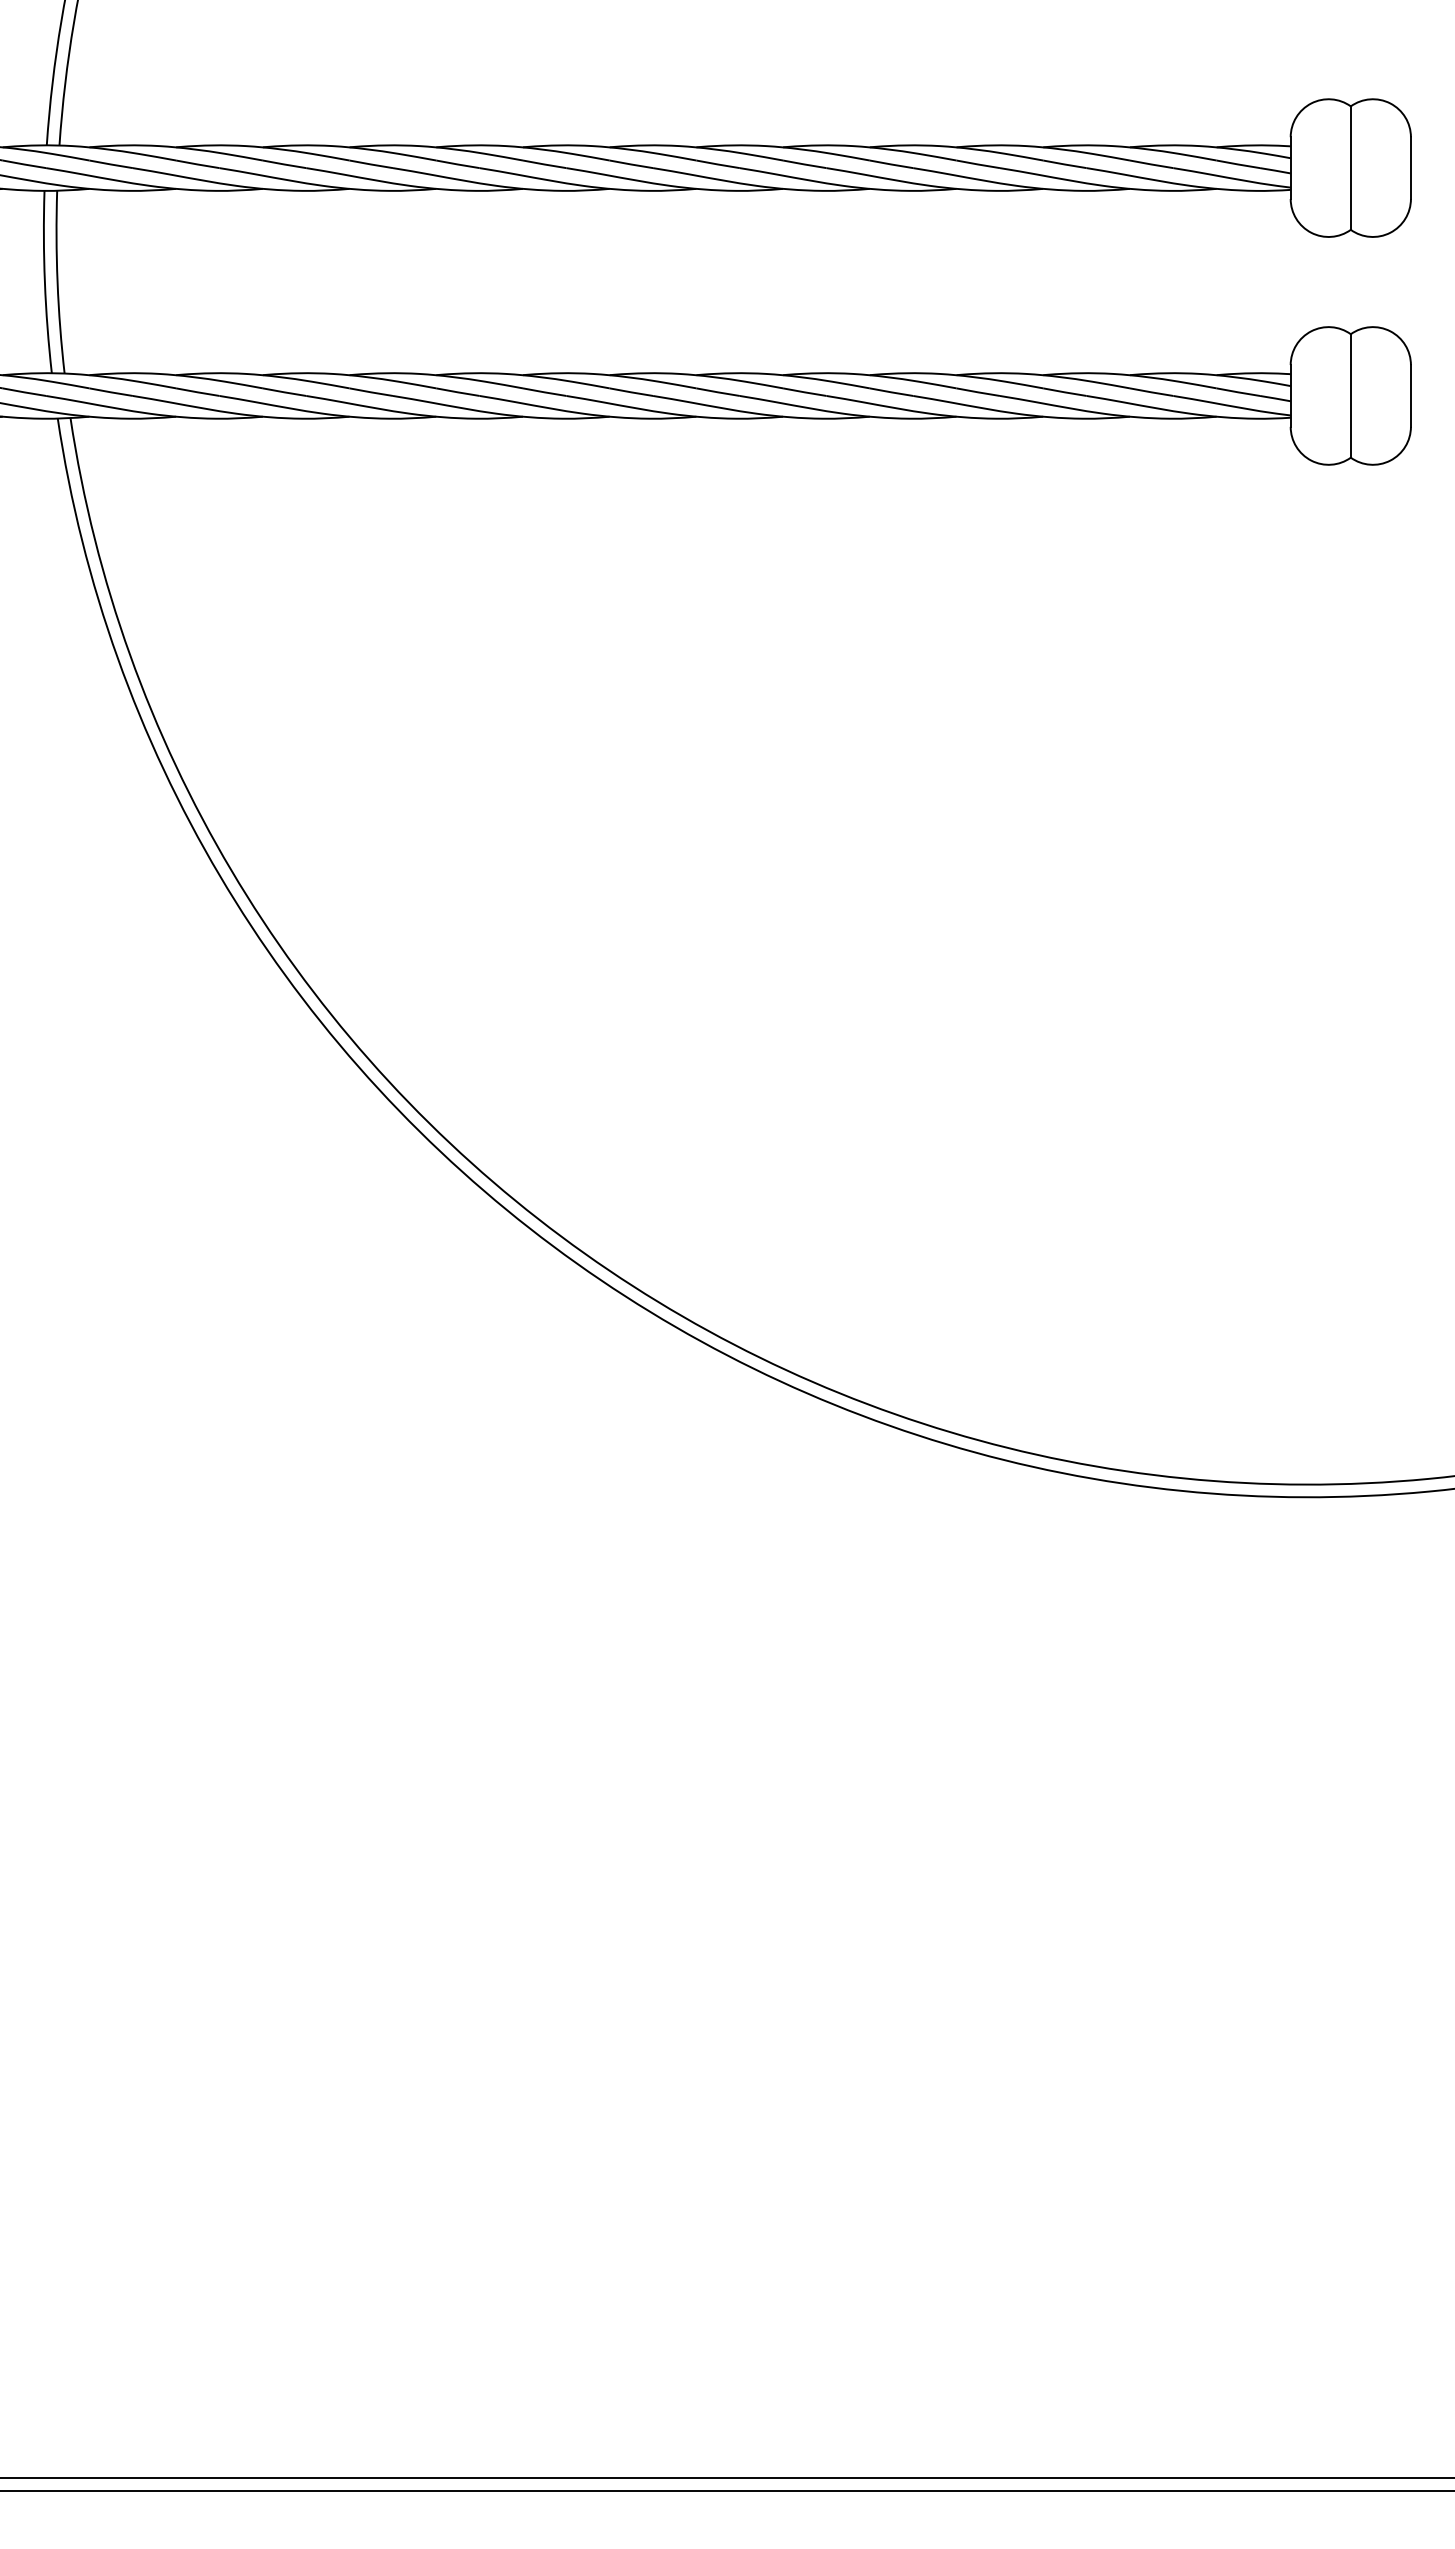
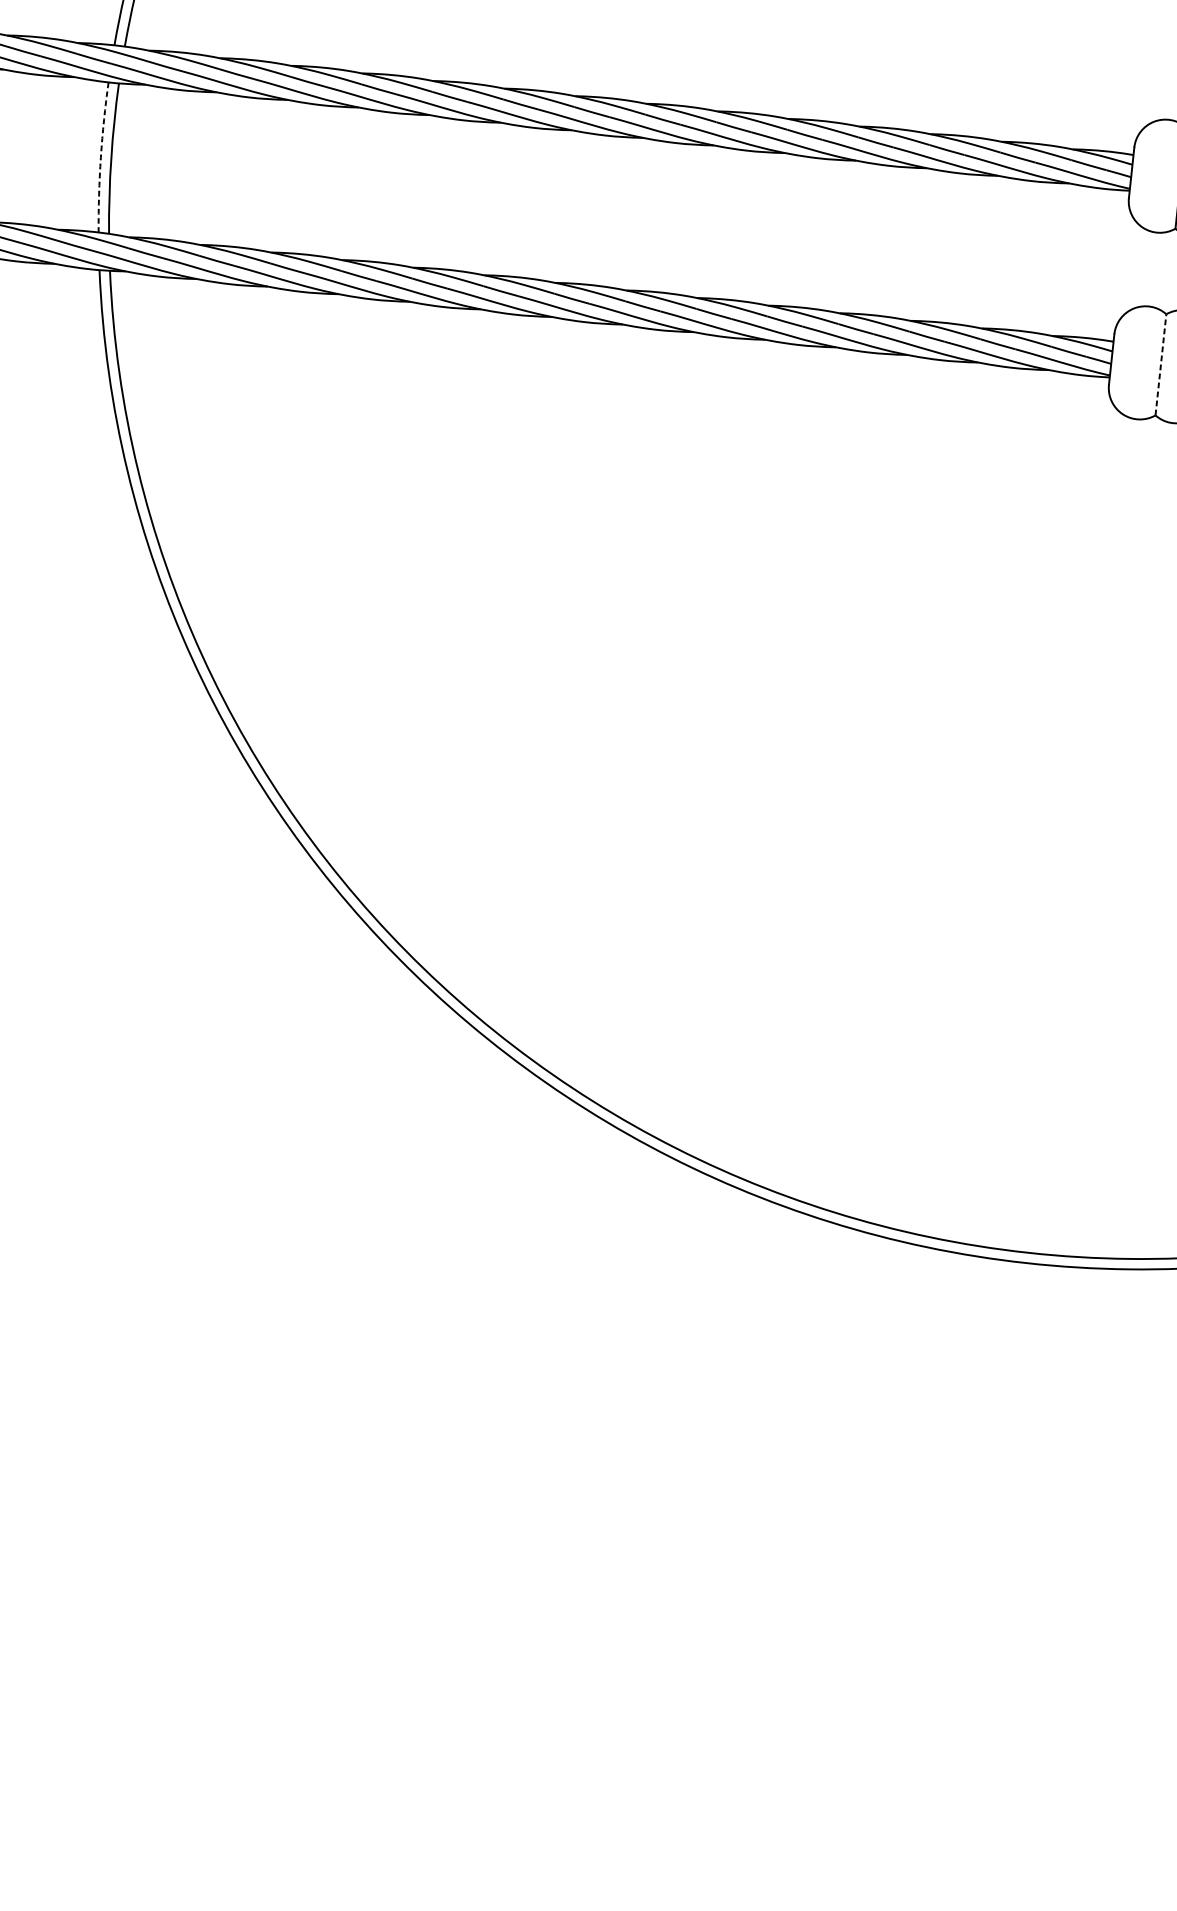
arc: (44, 282) -> (100, 157), solid -> dashed
line: (1350, 395) -> (1160, 364), solid -> dashed

